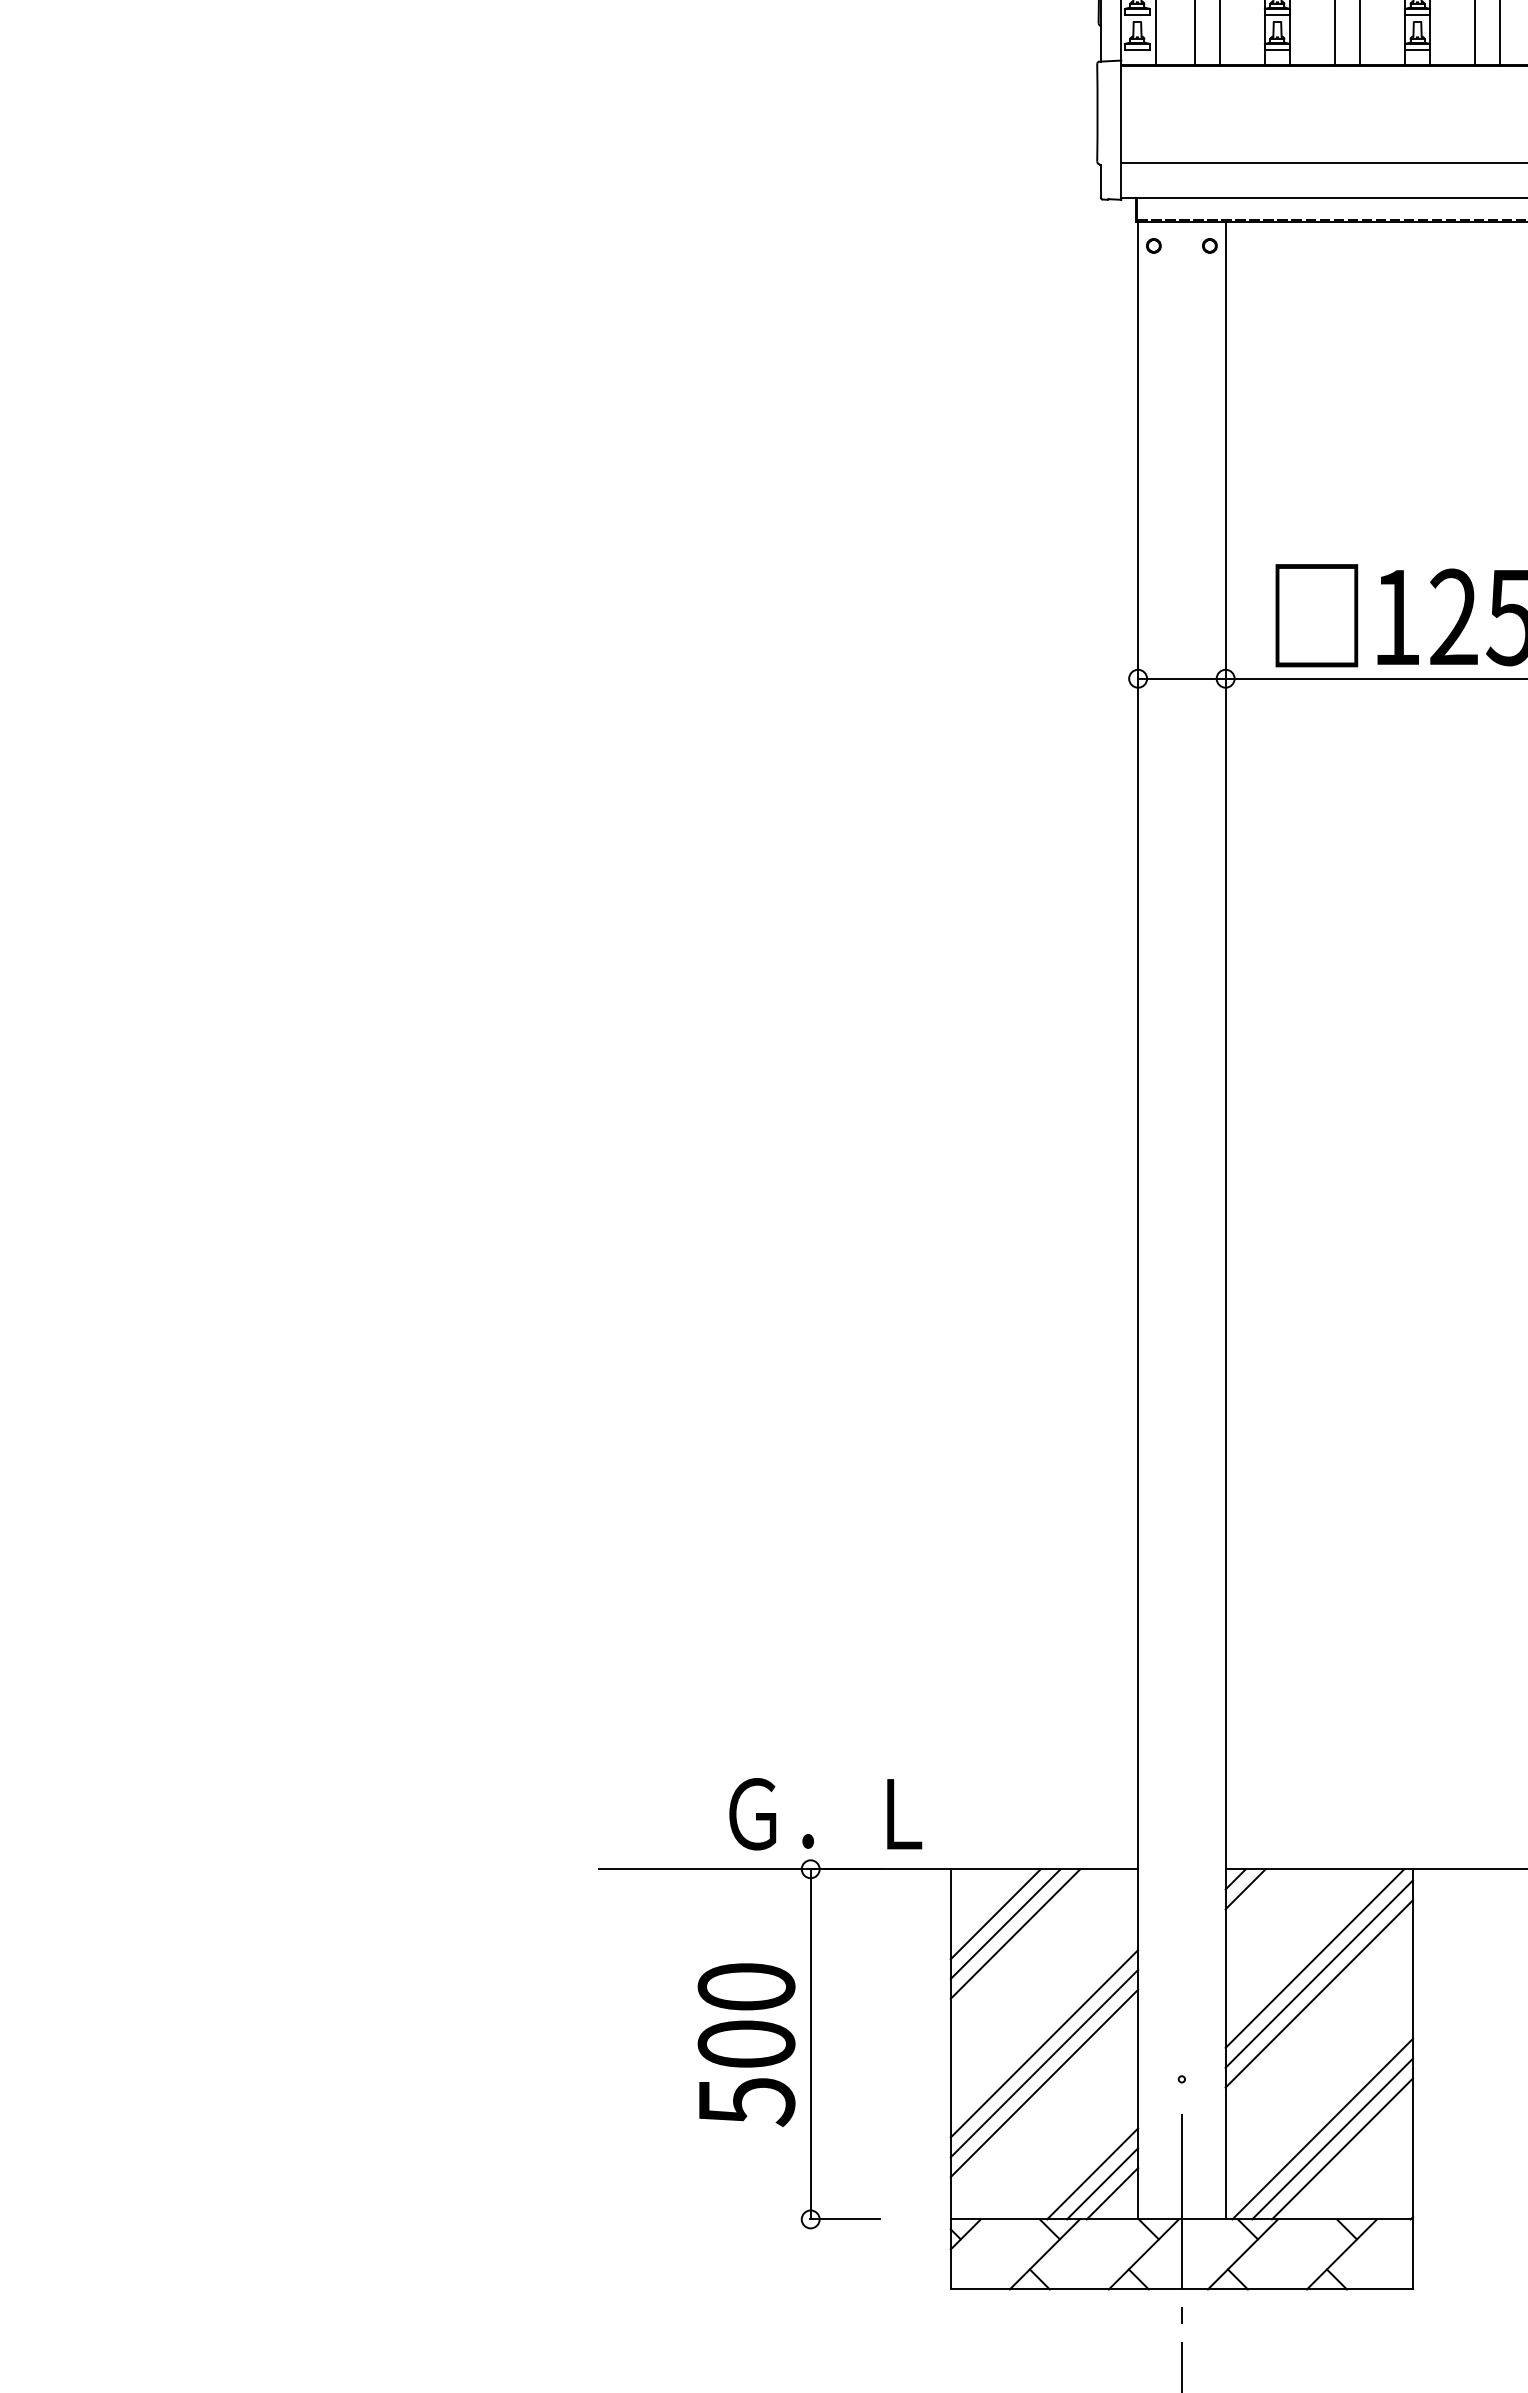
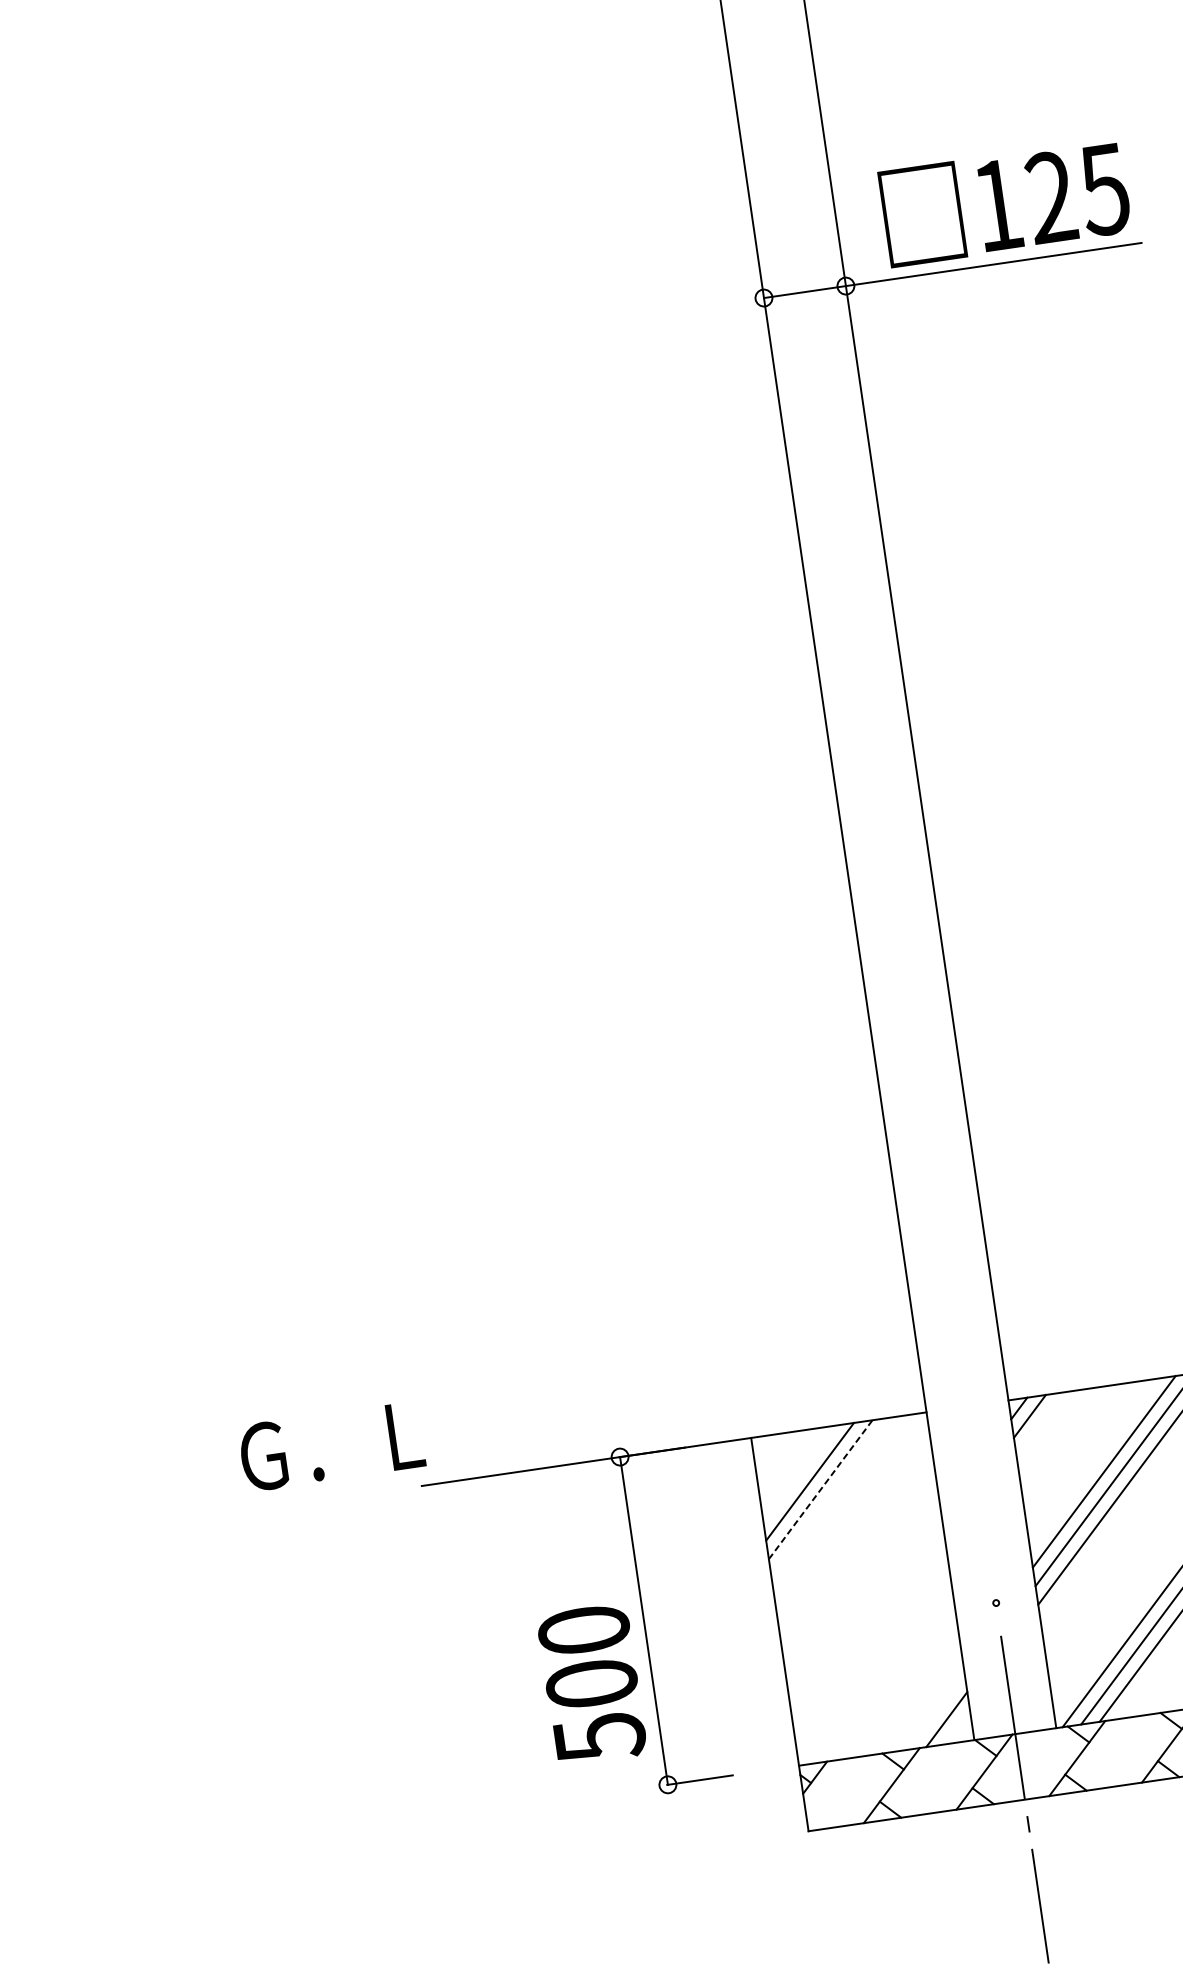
text: (825, 1814) -> (331, 1446), moved
line: (995, 1914) -> (799, 1474), removed
line: (1015, 1934) -> (820, 1490), solid -> dashed
line: (1044, 2043) -> (862, 1588), removed
text: (746, 2044) -> (591, 1684), moved
line: (1044, 2063) -> (865, 1606), removed
line: (1044, 2083) -> (868, 1625), removed
line: (1092, 2173) -> (925, 1703), removed
line: (1102, 2183) -> (936, 1711), removed

